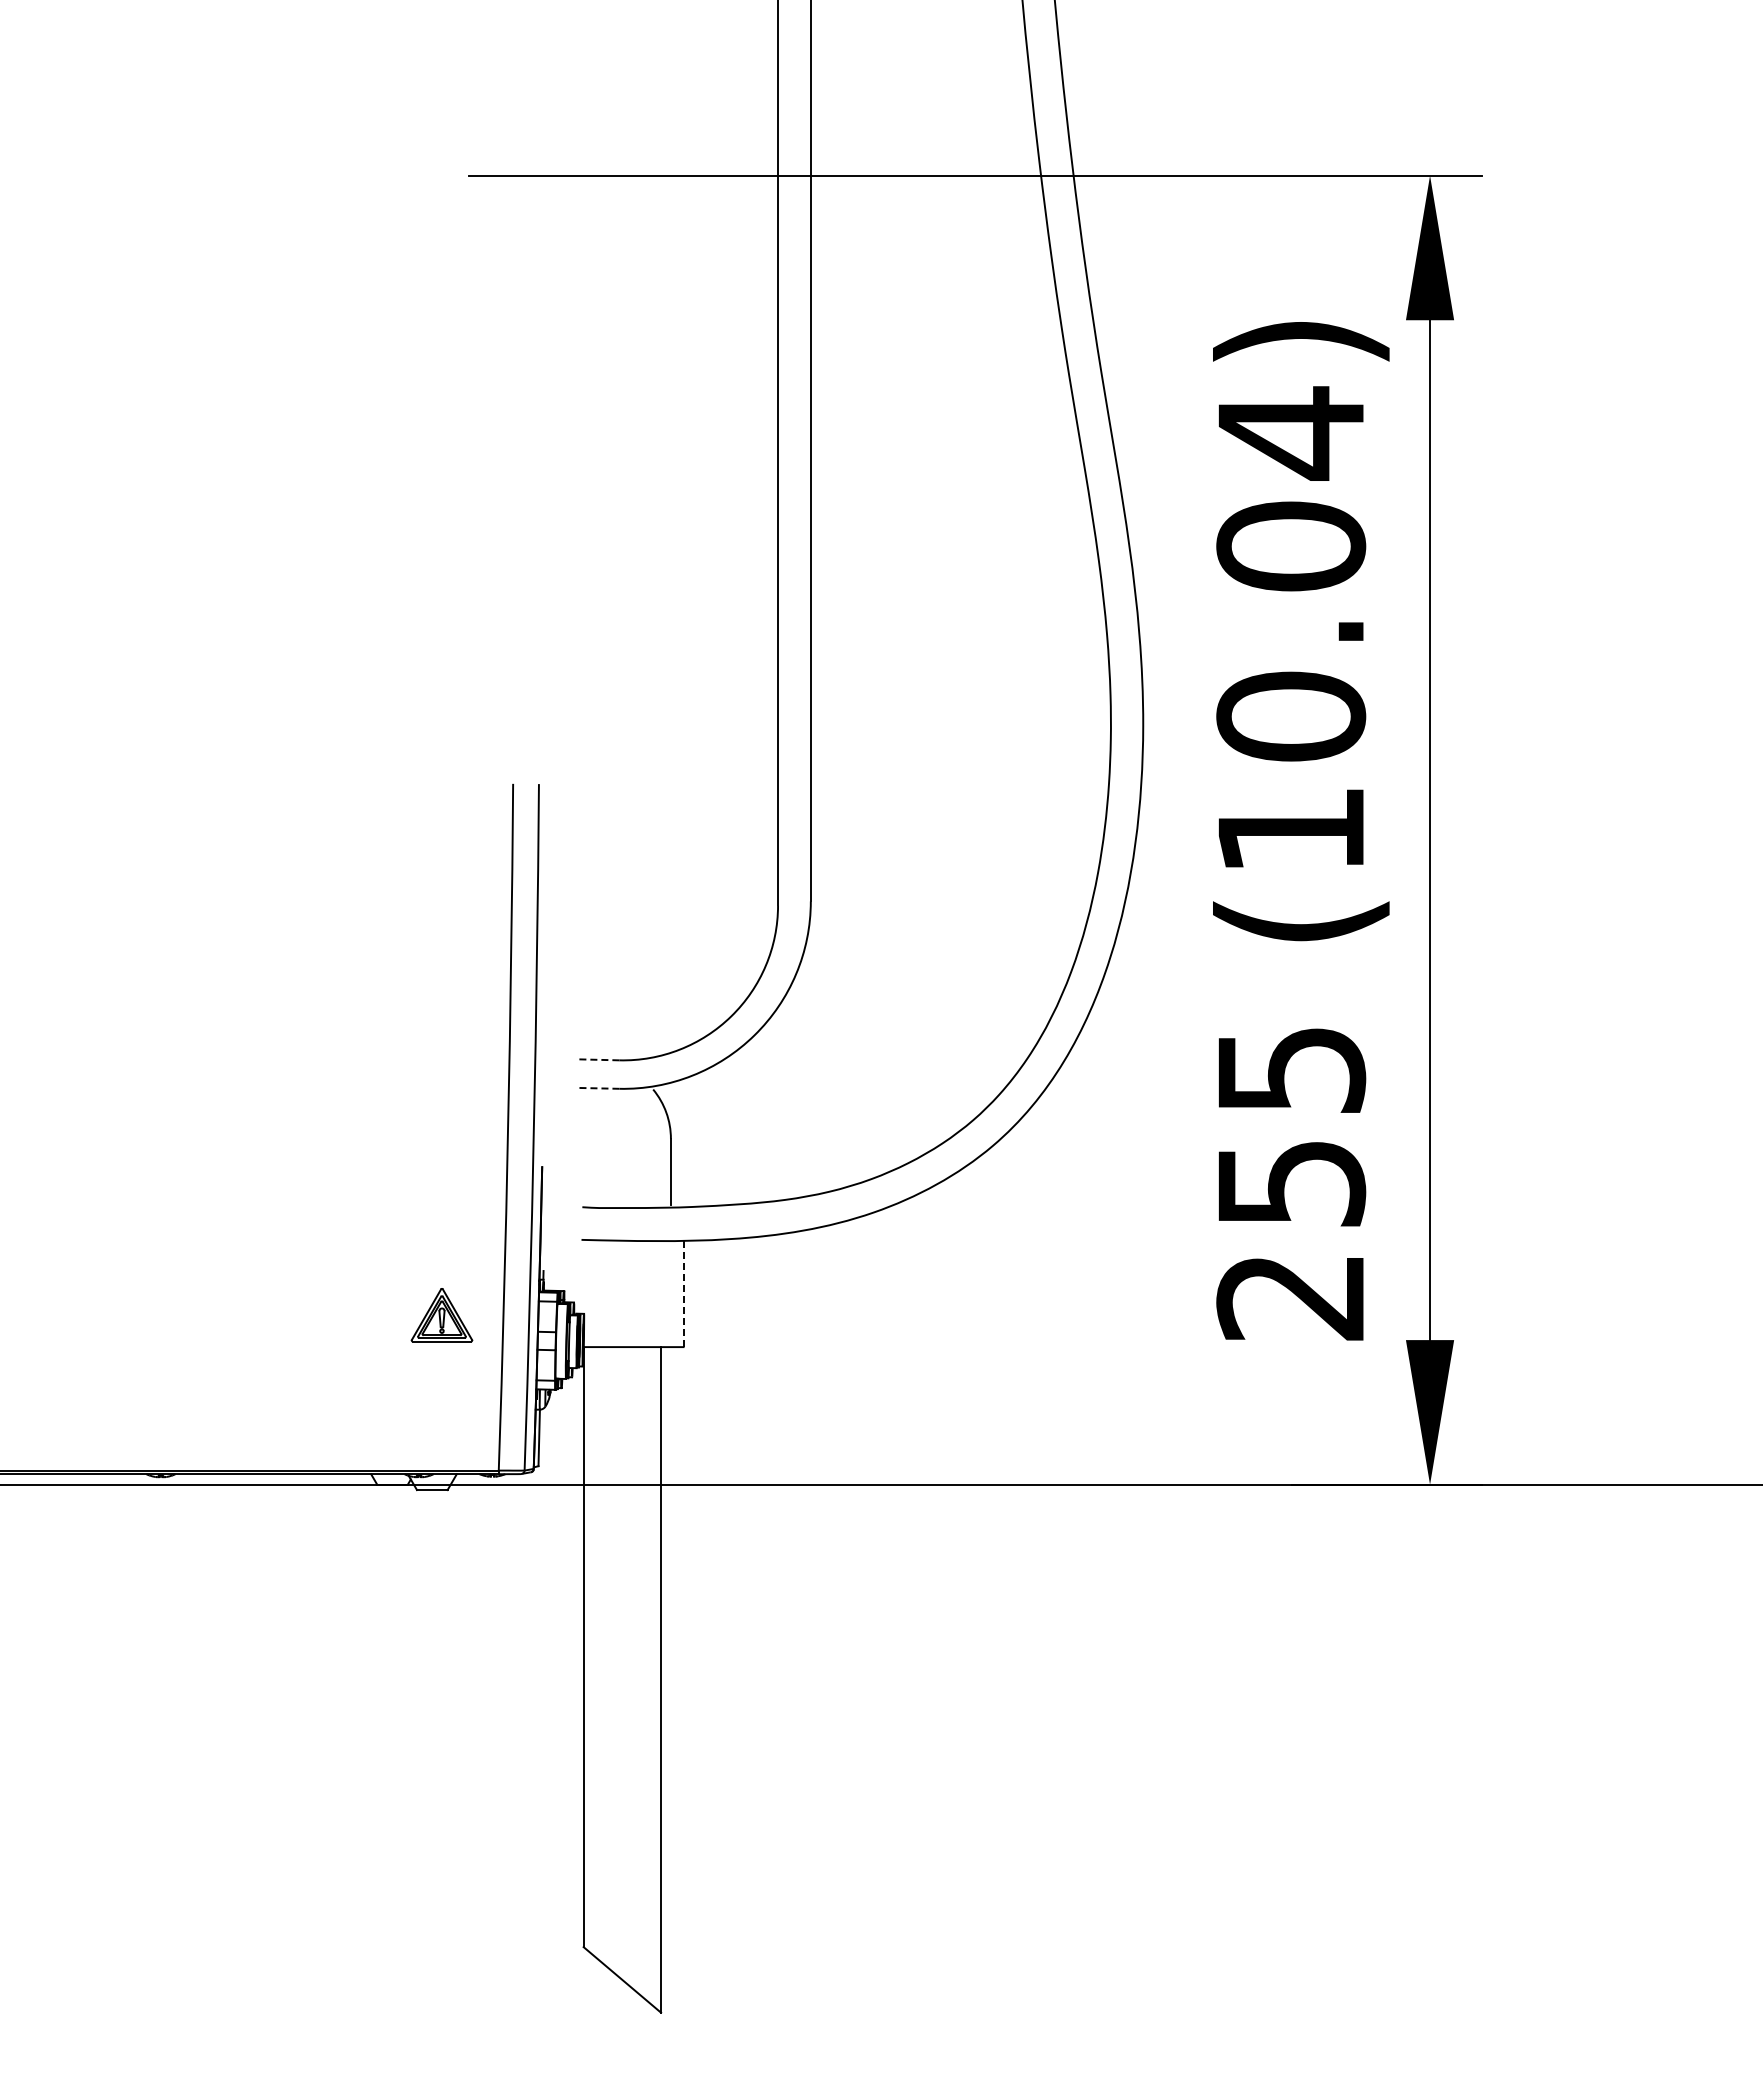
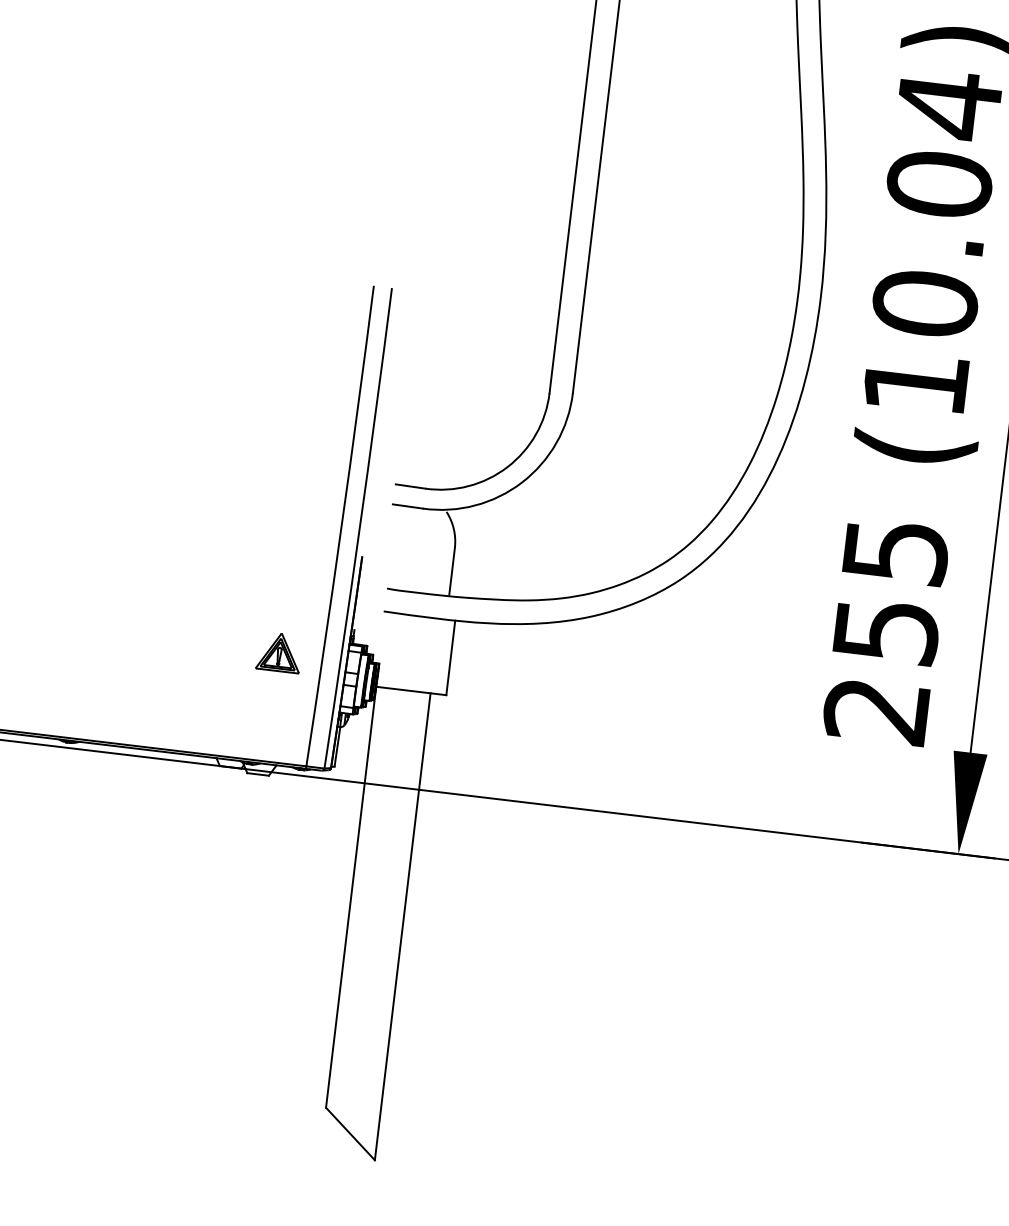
line: (597, 1059) -> (410, 486), dashed -> solid
line: (597, 1088) -> (407, 506), dashed -> solid
line: (683, 1293) -> (450, 657), dashed -> solid

